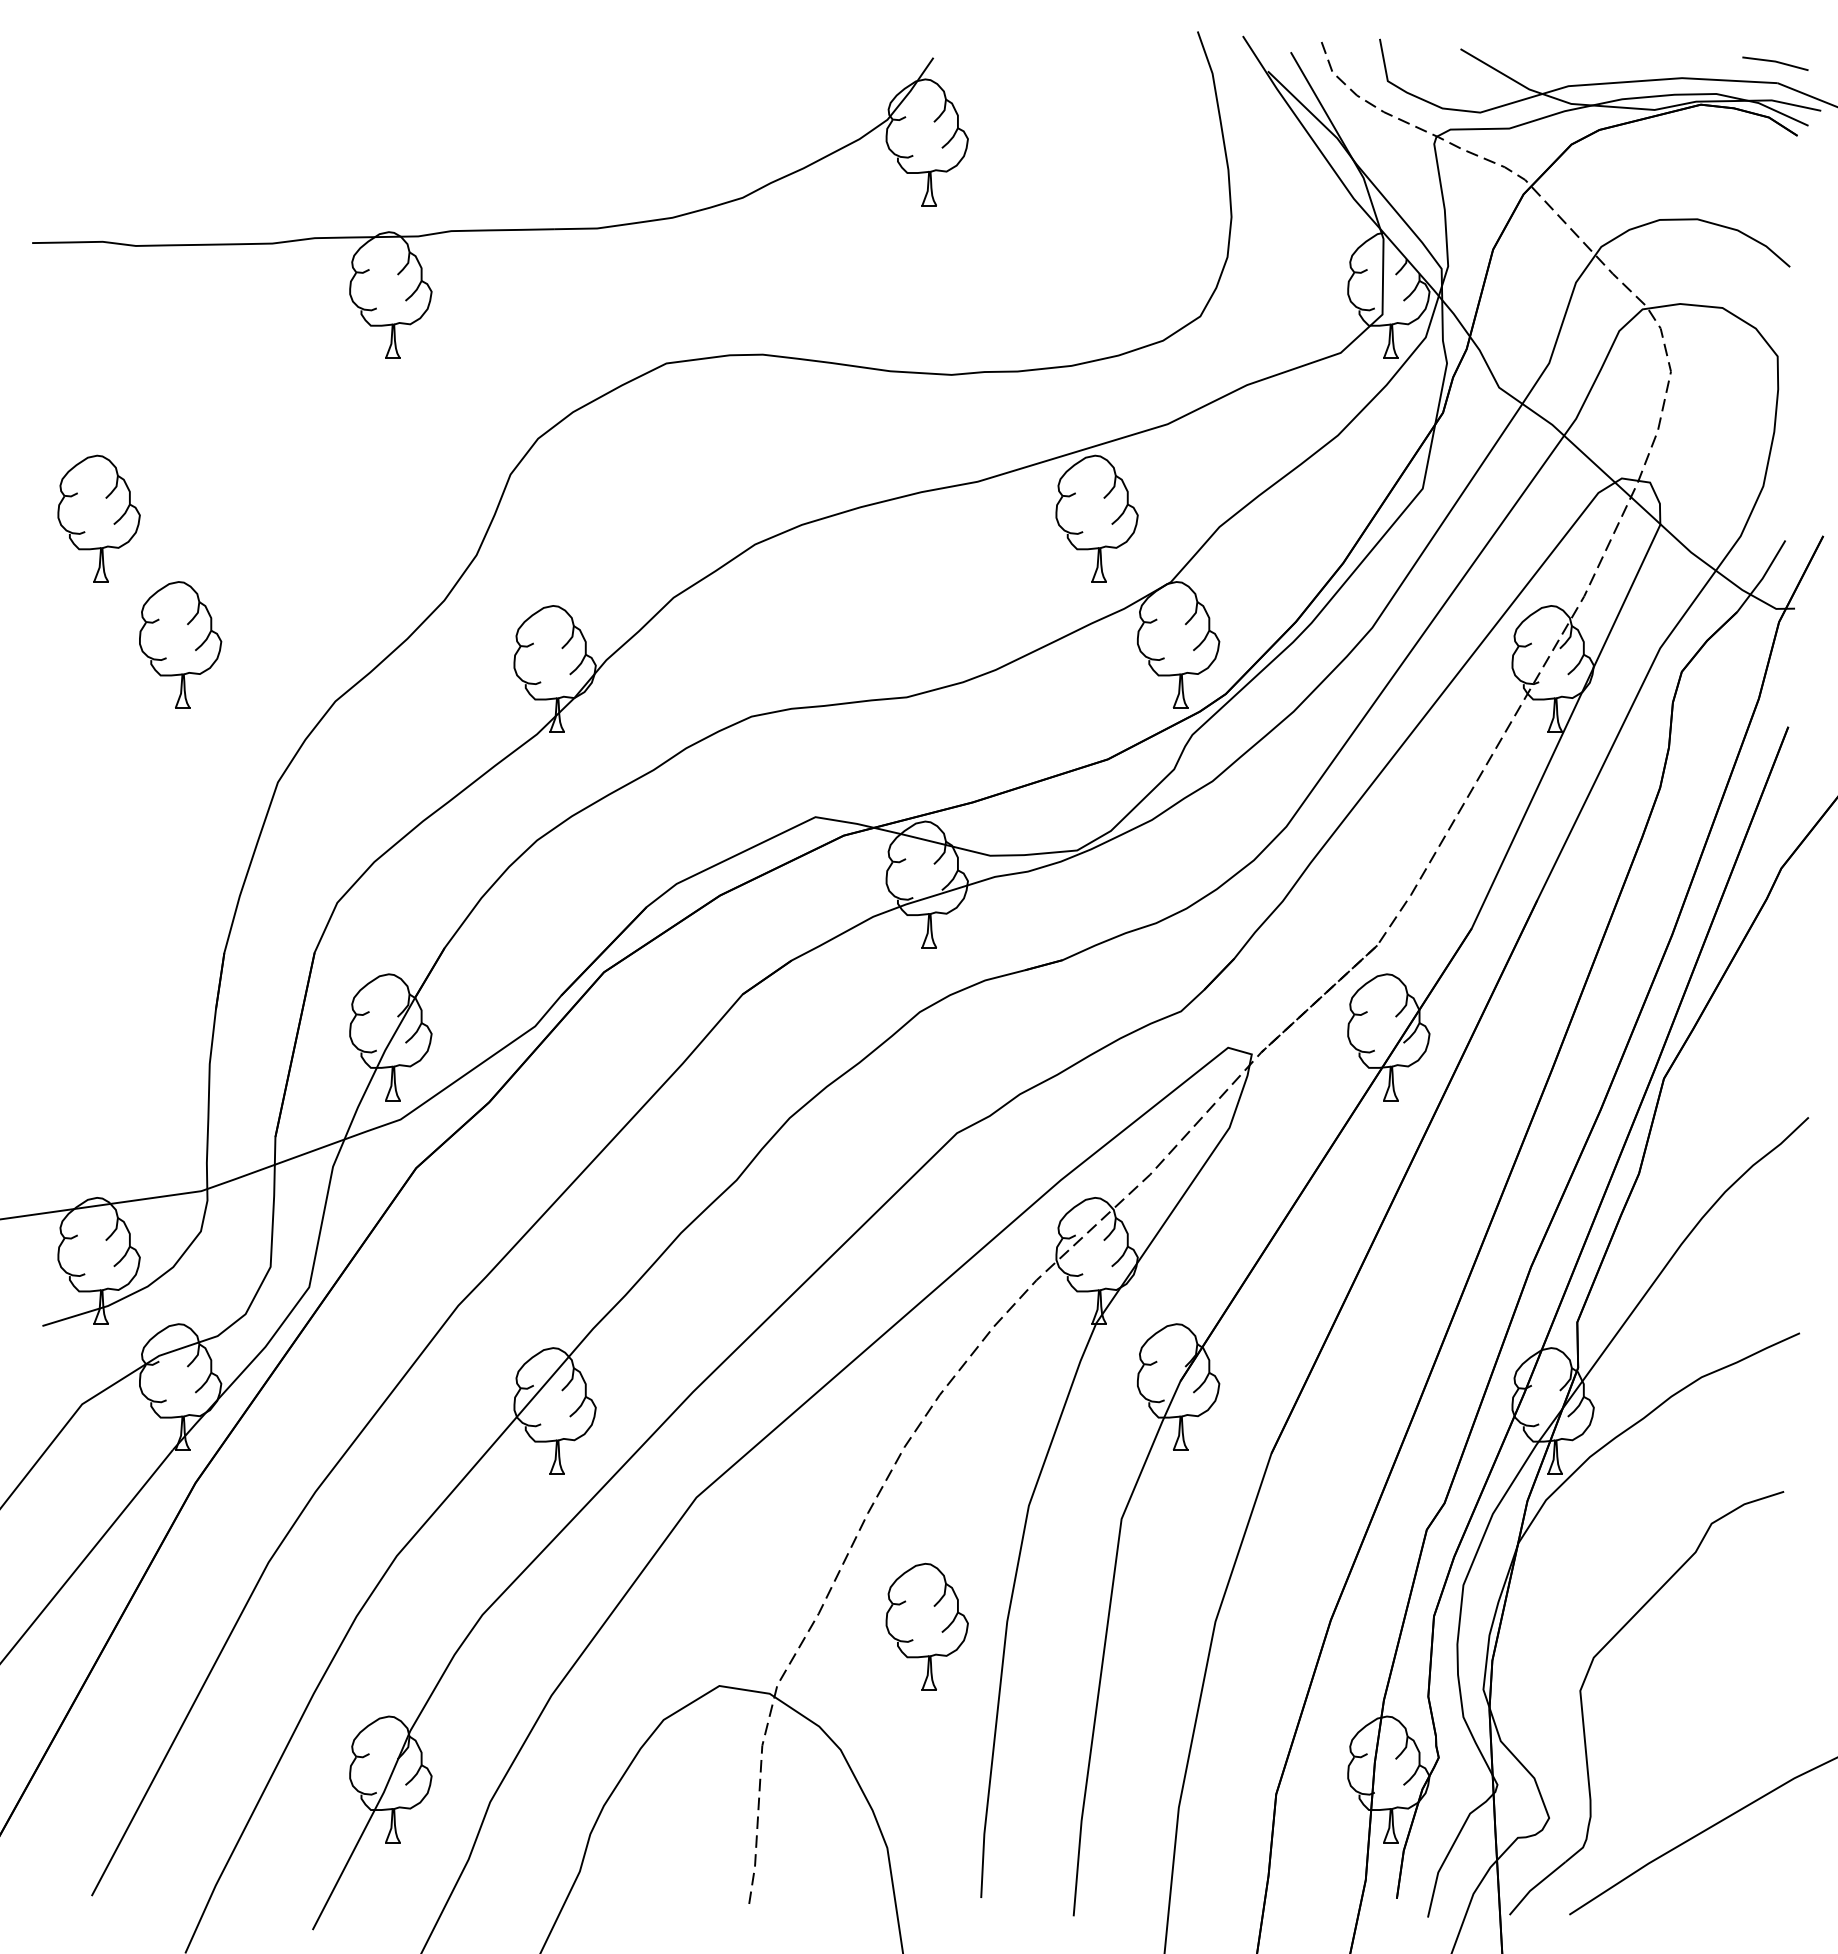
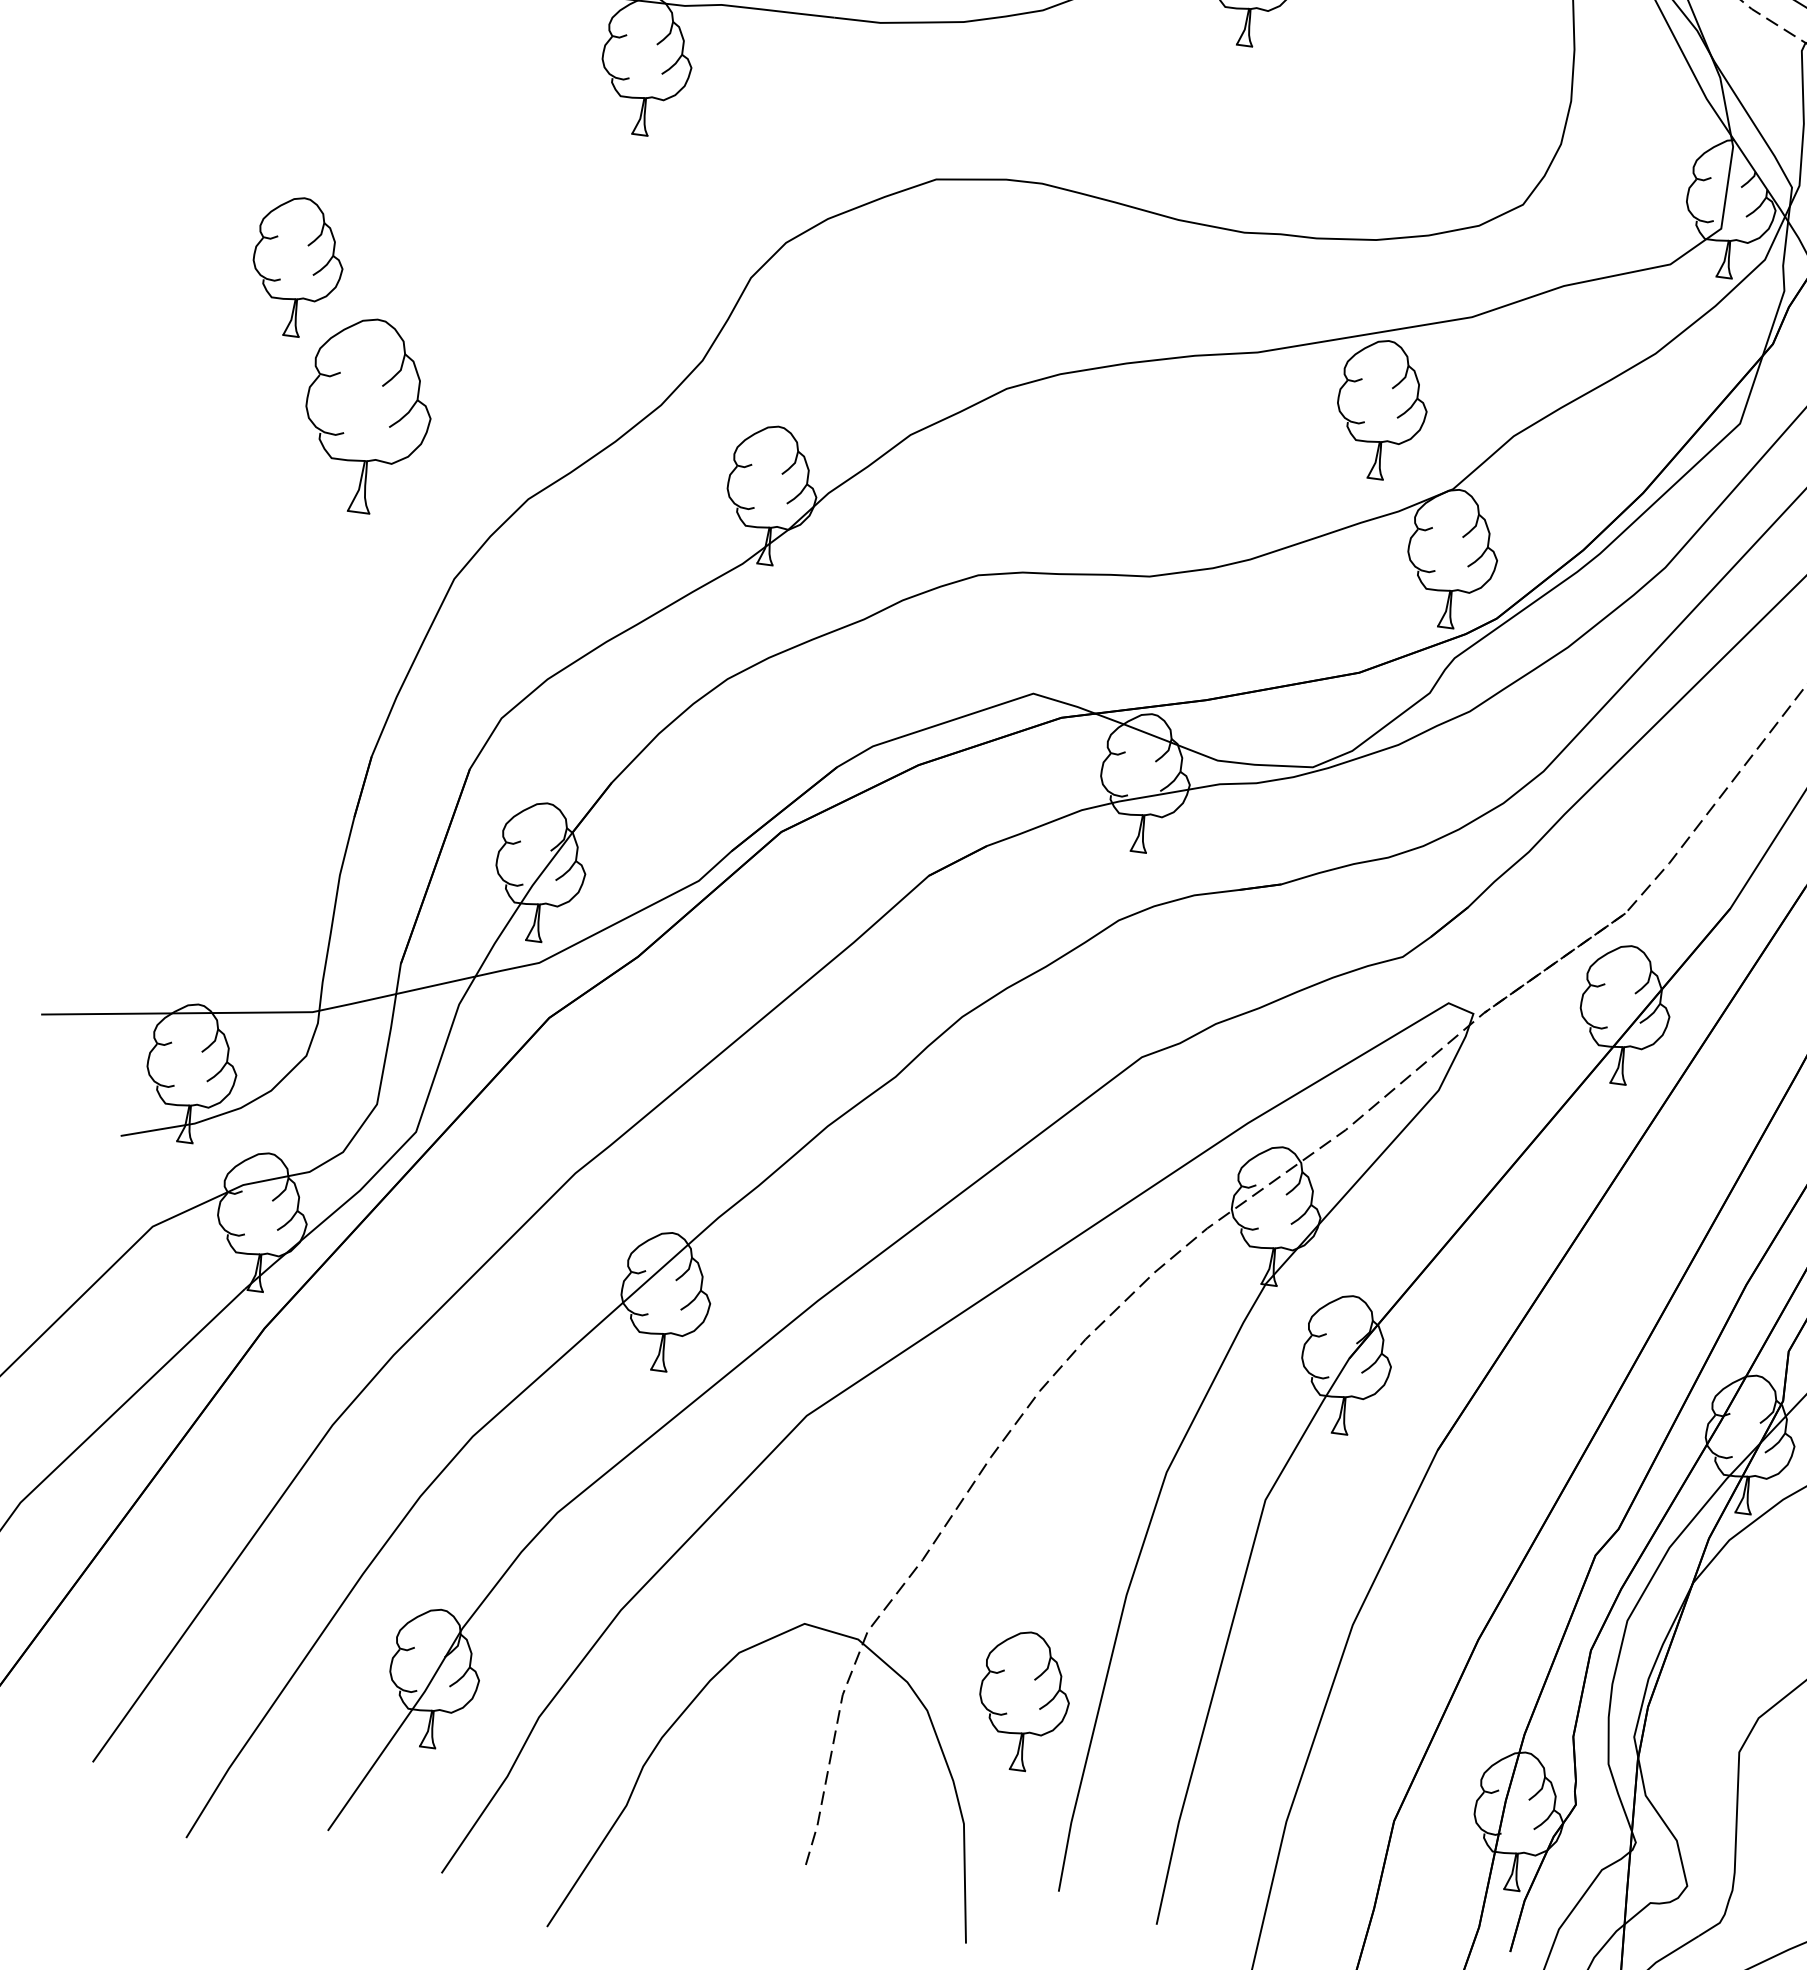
part: (180, 644) -> (368, 415), size x1.4
part: (926, 1626) -> (1023, 1700), moved

